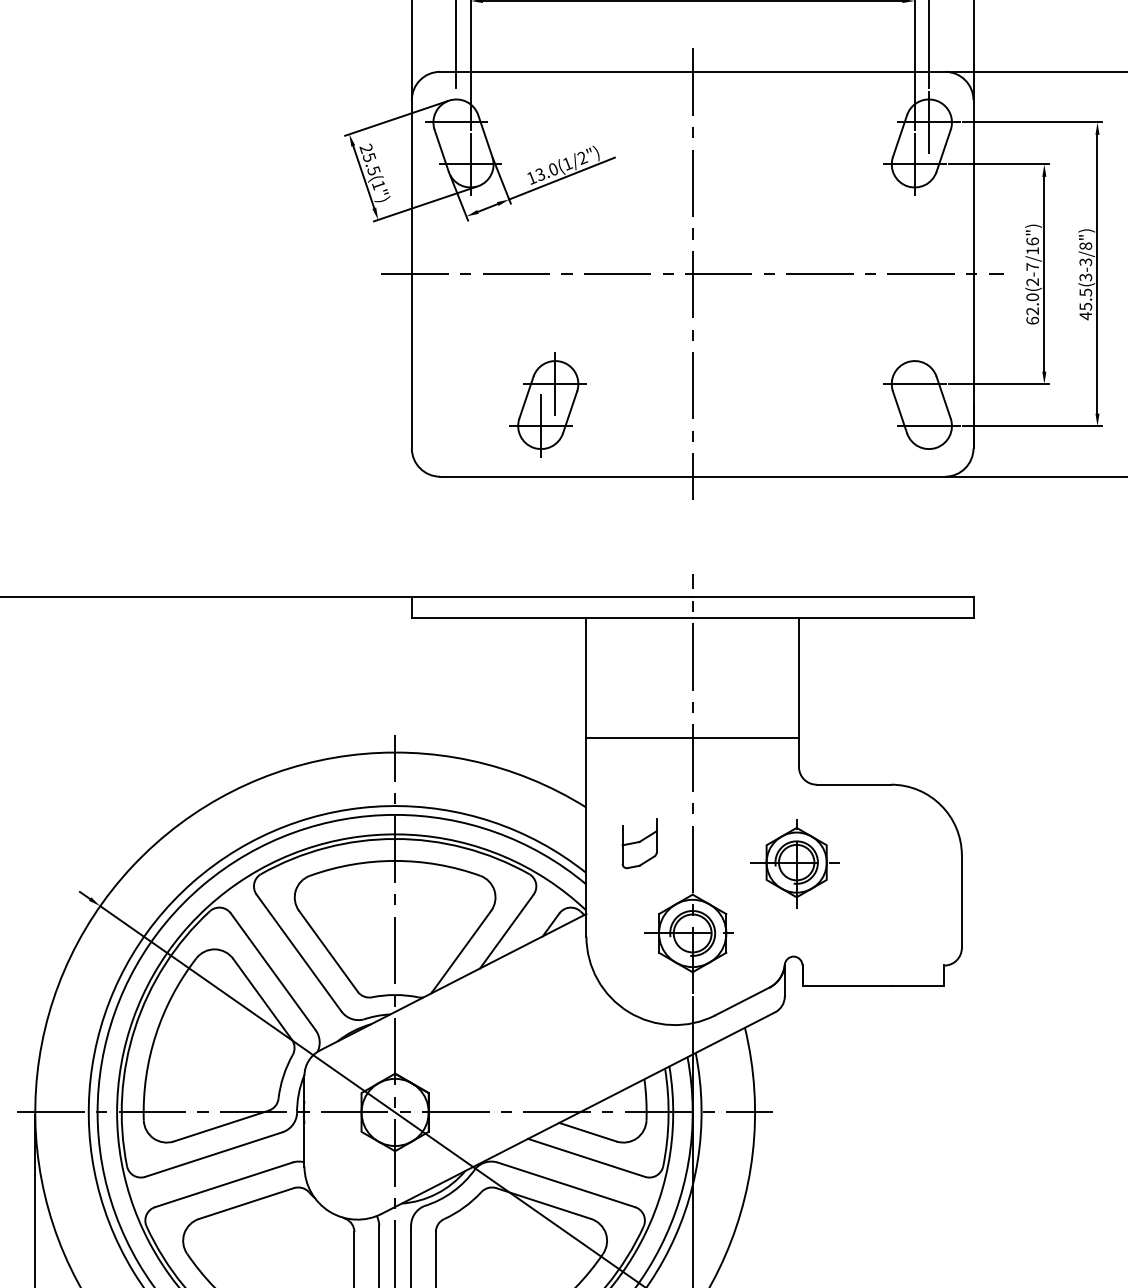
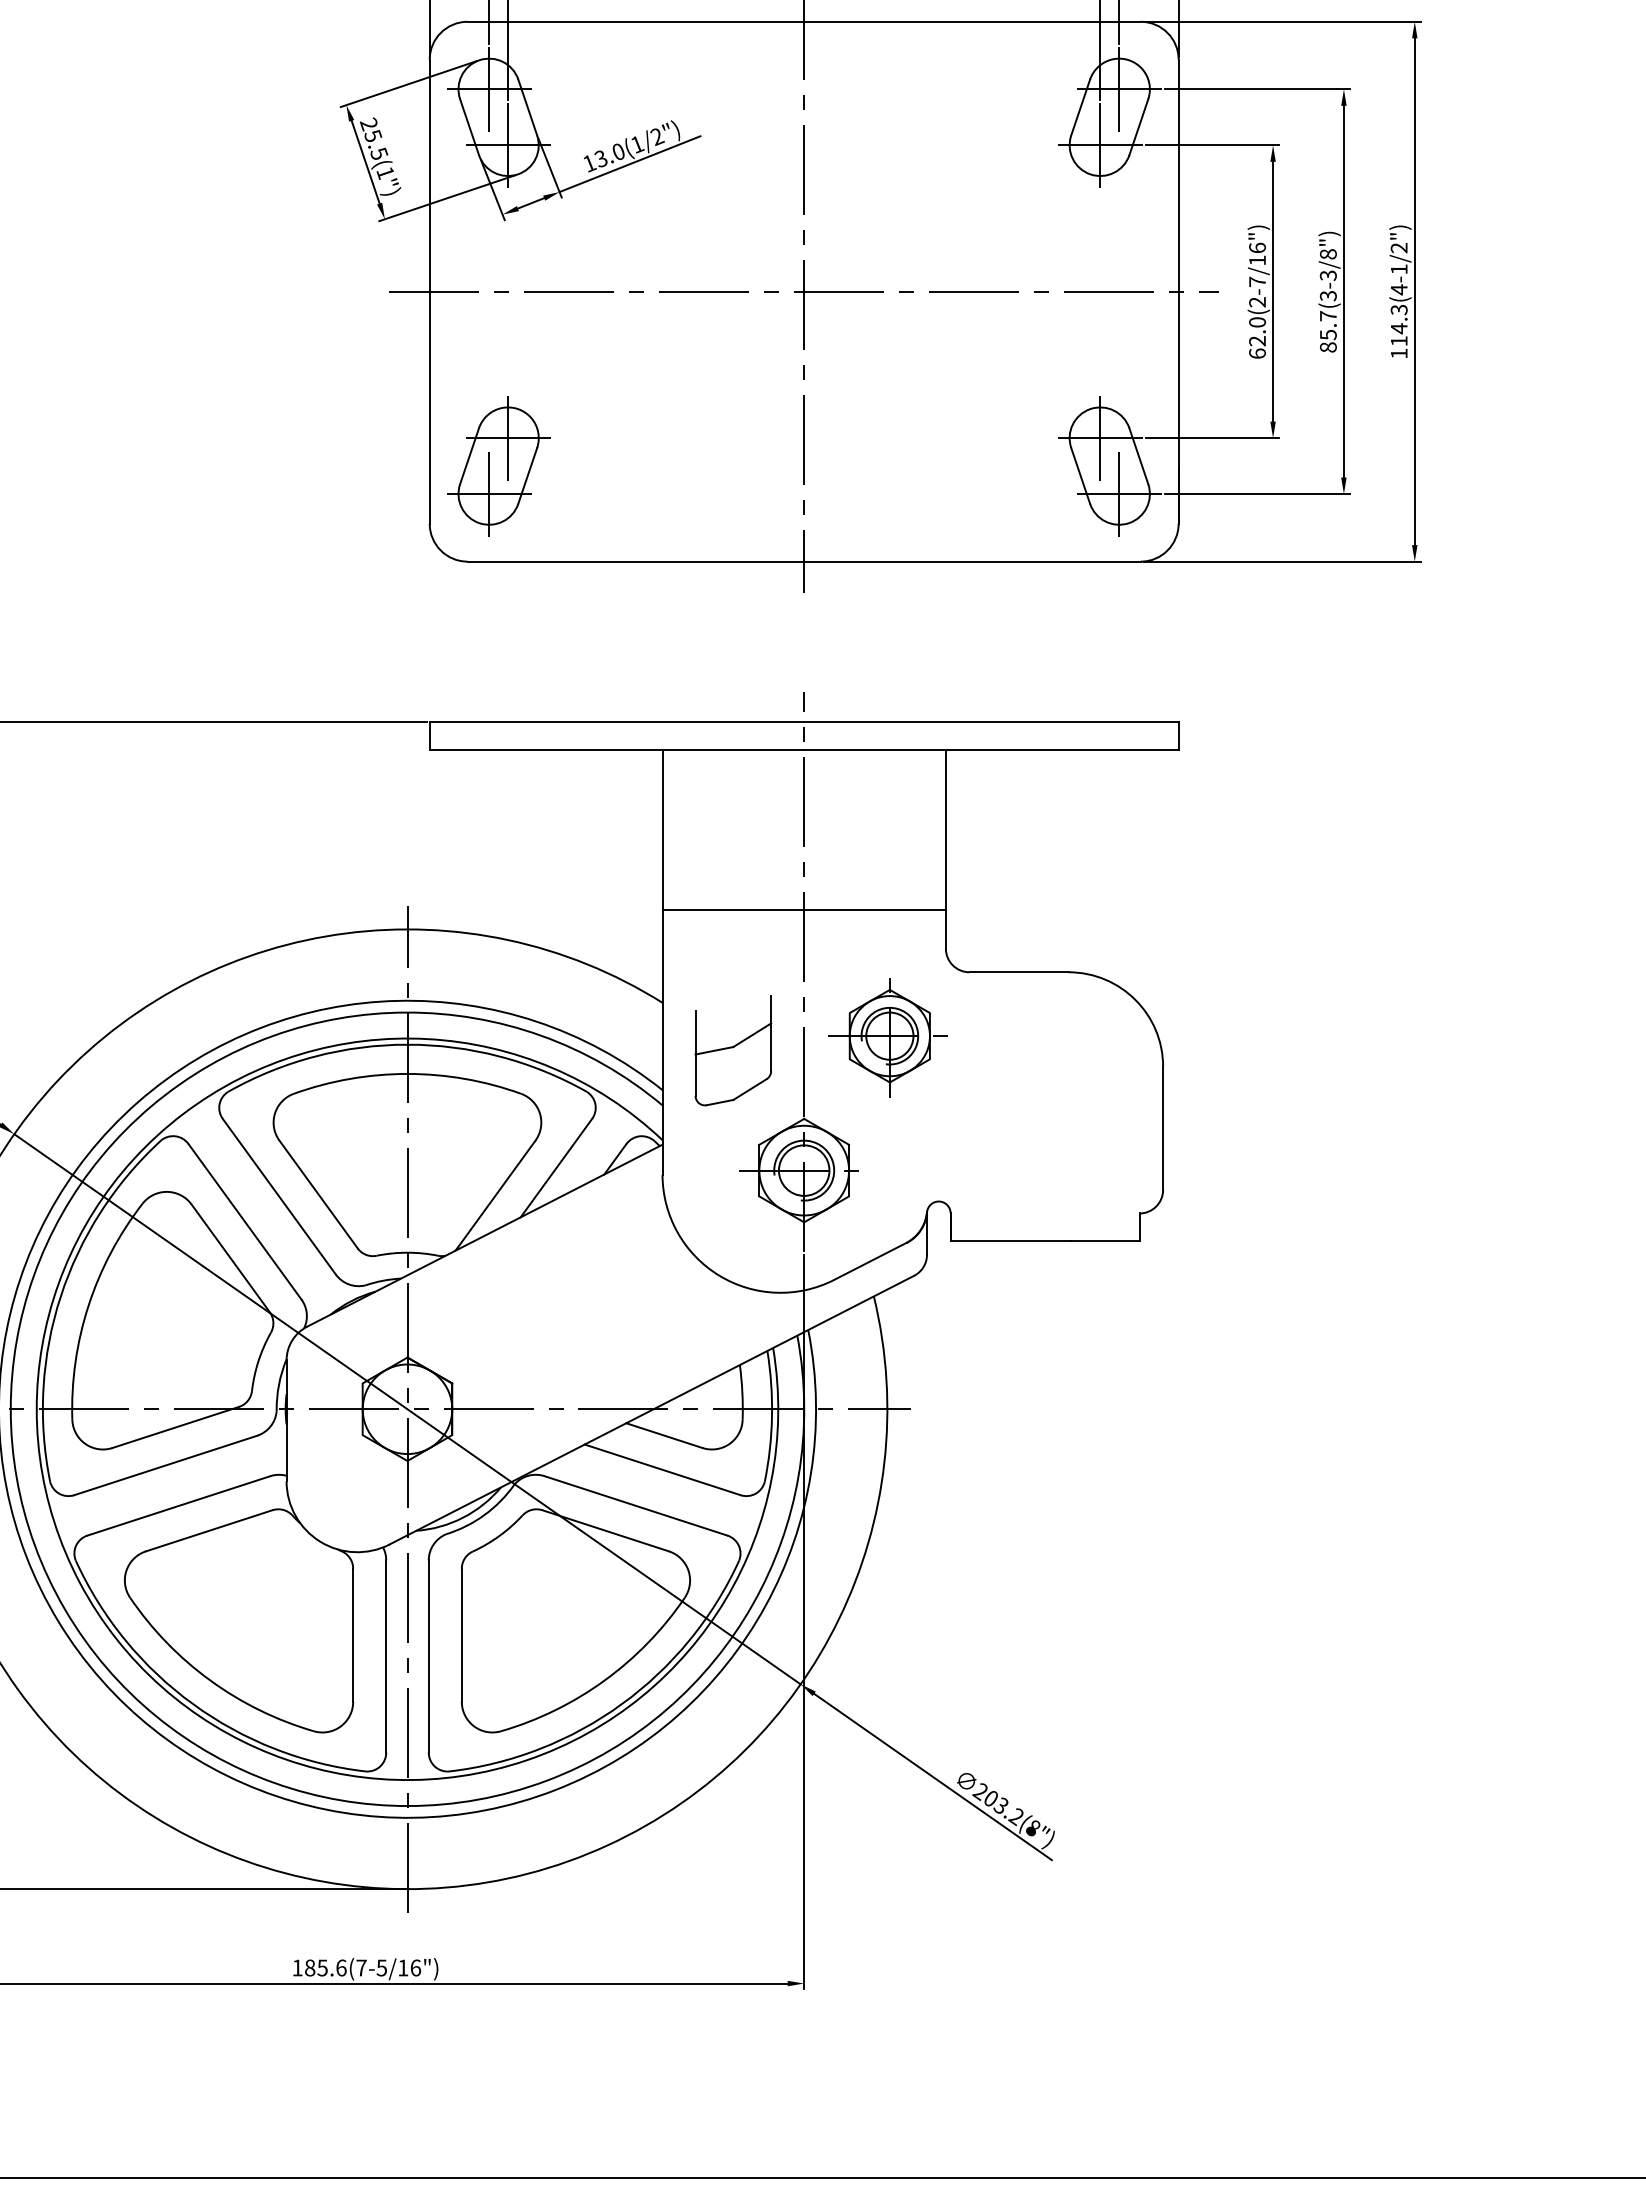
line: (456, 121) -> (489, 88), added
text: (1085, 304) -> (1328, 332), 45.5(3-3/8") -> 85.7(3-3/8")
line: (914, 383) -> (1100, 437), added
part: (548, 405) -> (498, 466), moved
line: (929, 425) -> (1119, 493), added
part: (639, 843) -> (733, 1050), size x1.67
part: (794, 863) -> (887, 1037), moved

